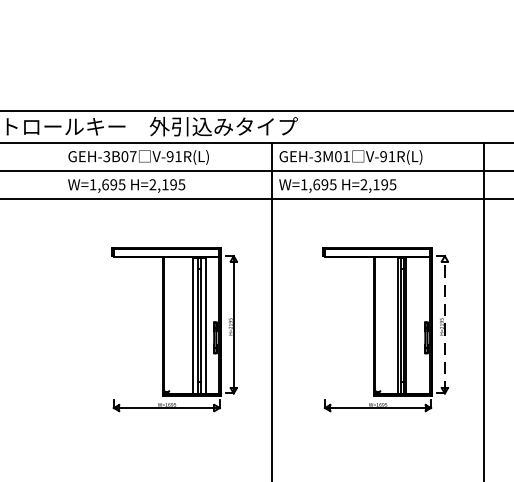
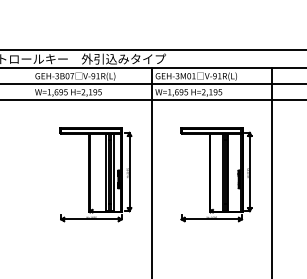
line: (444, 323) -> (249, 171), dashed -> solid

